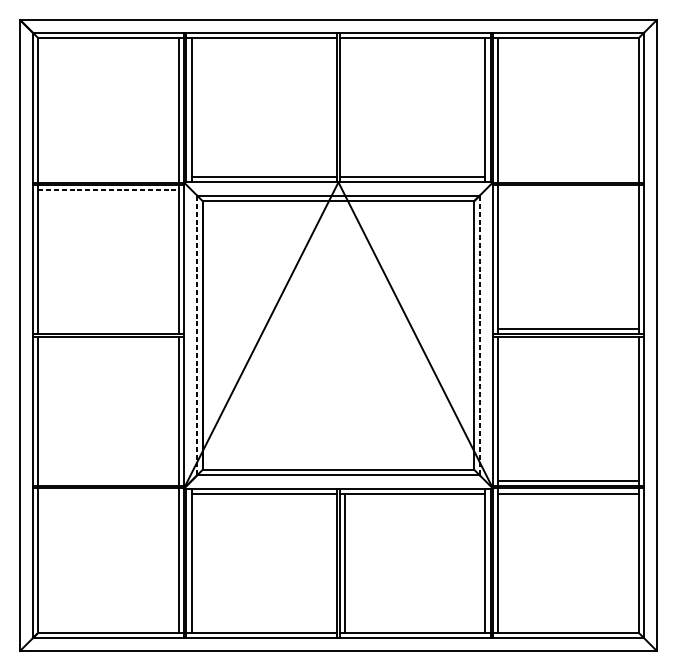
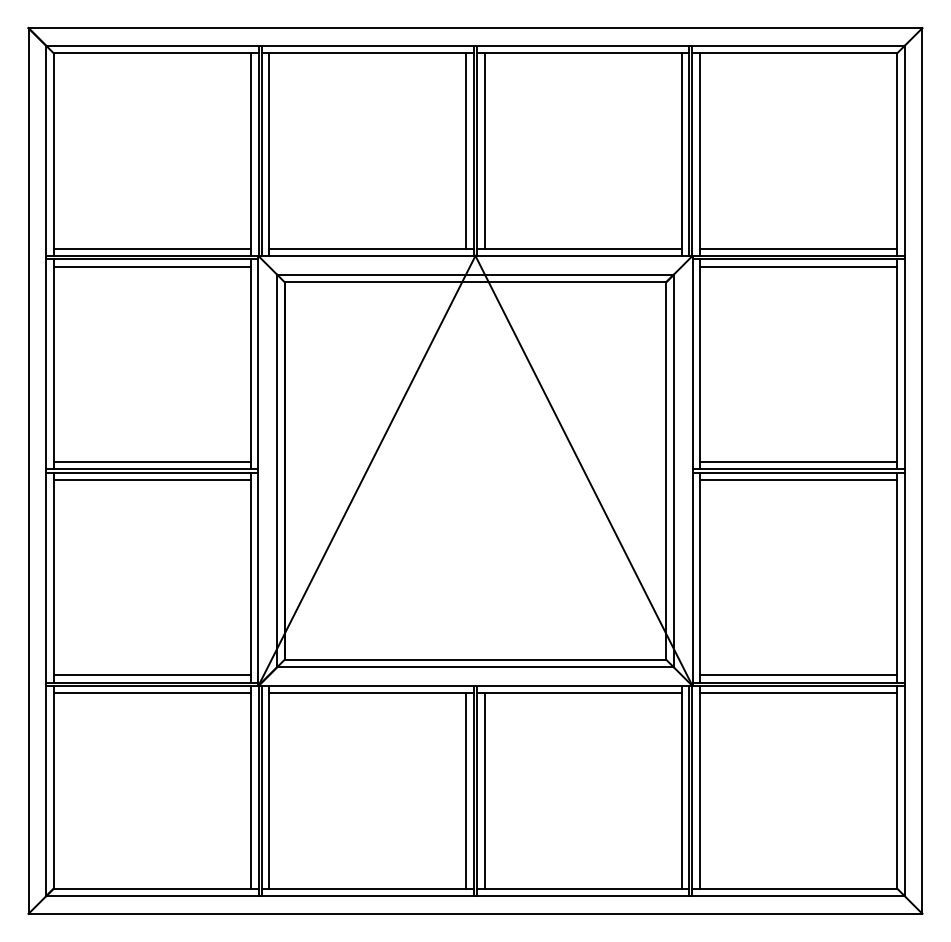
line: (332, 107) -> (466, 150), added
line: (344, 107) -> (484, 150), added
line: (107, 177) -> (151, 248), added
line: (568, 177) -> (798, 248), added
line: (108, 189) -> (152, 266), dashed -> solid
line: (568, 189) -> (798, 266), added
line: (107, 328) -> (151, 461), added
line: (197, 335) -> (277, 470), dashed -> solid
line: (479, 335) -> (673, 470), dashed -> solid
line: (107, 342) -> (151, 480), added
line: (568, 342) -> (798, 480), added
line: (107, 481) -> (151, 675), added
line: (107, 493) -> (151, 693), added
line: (332, 562) -> (466, 790), added

